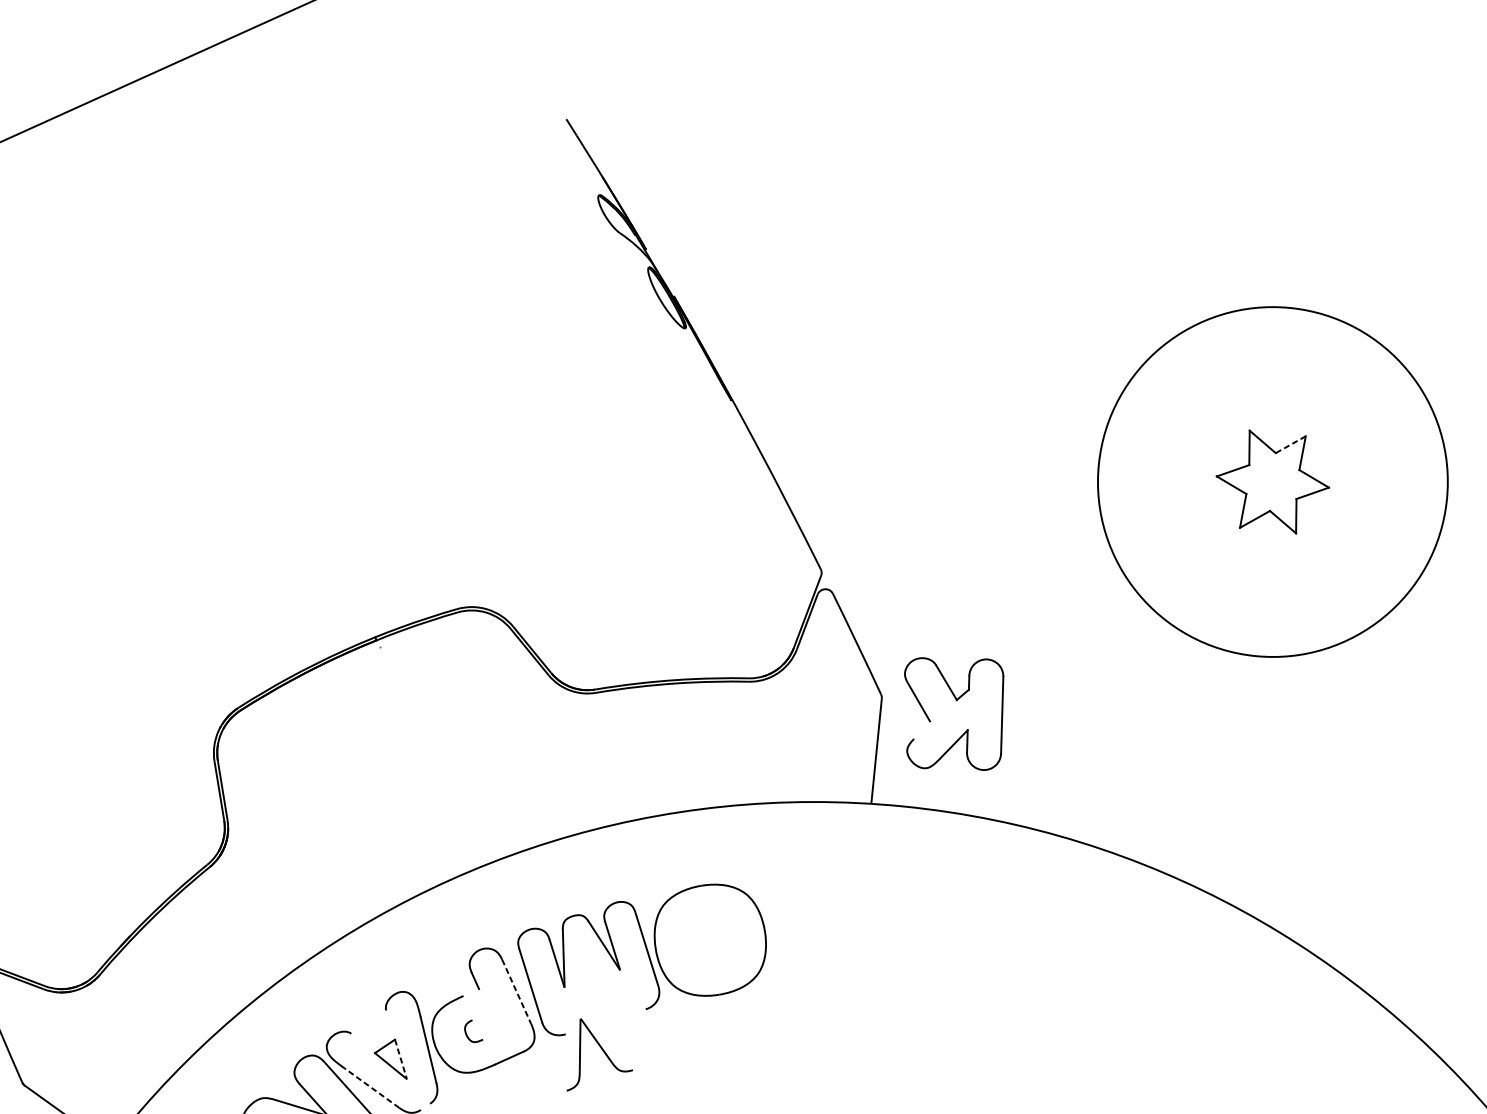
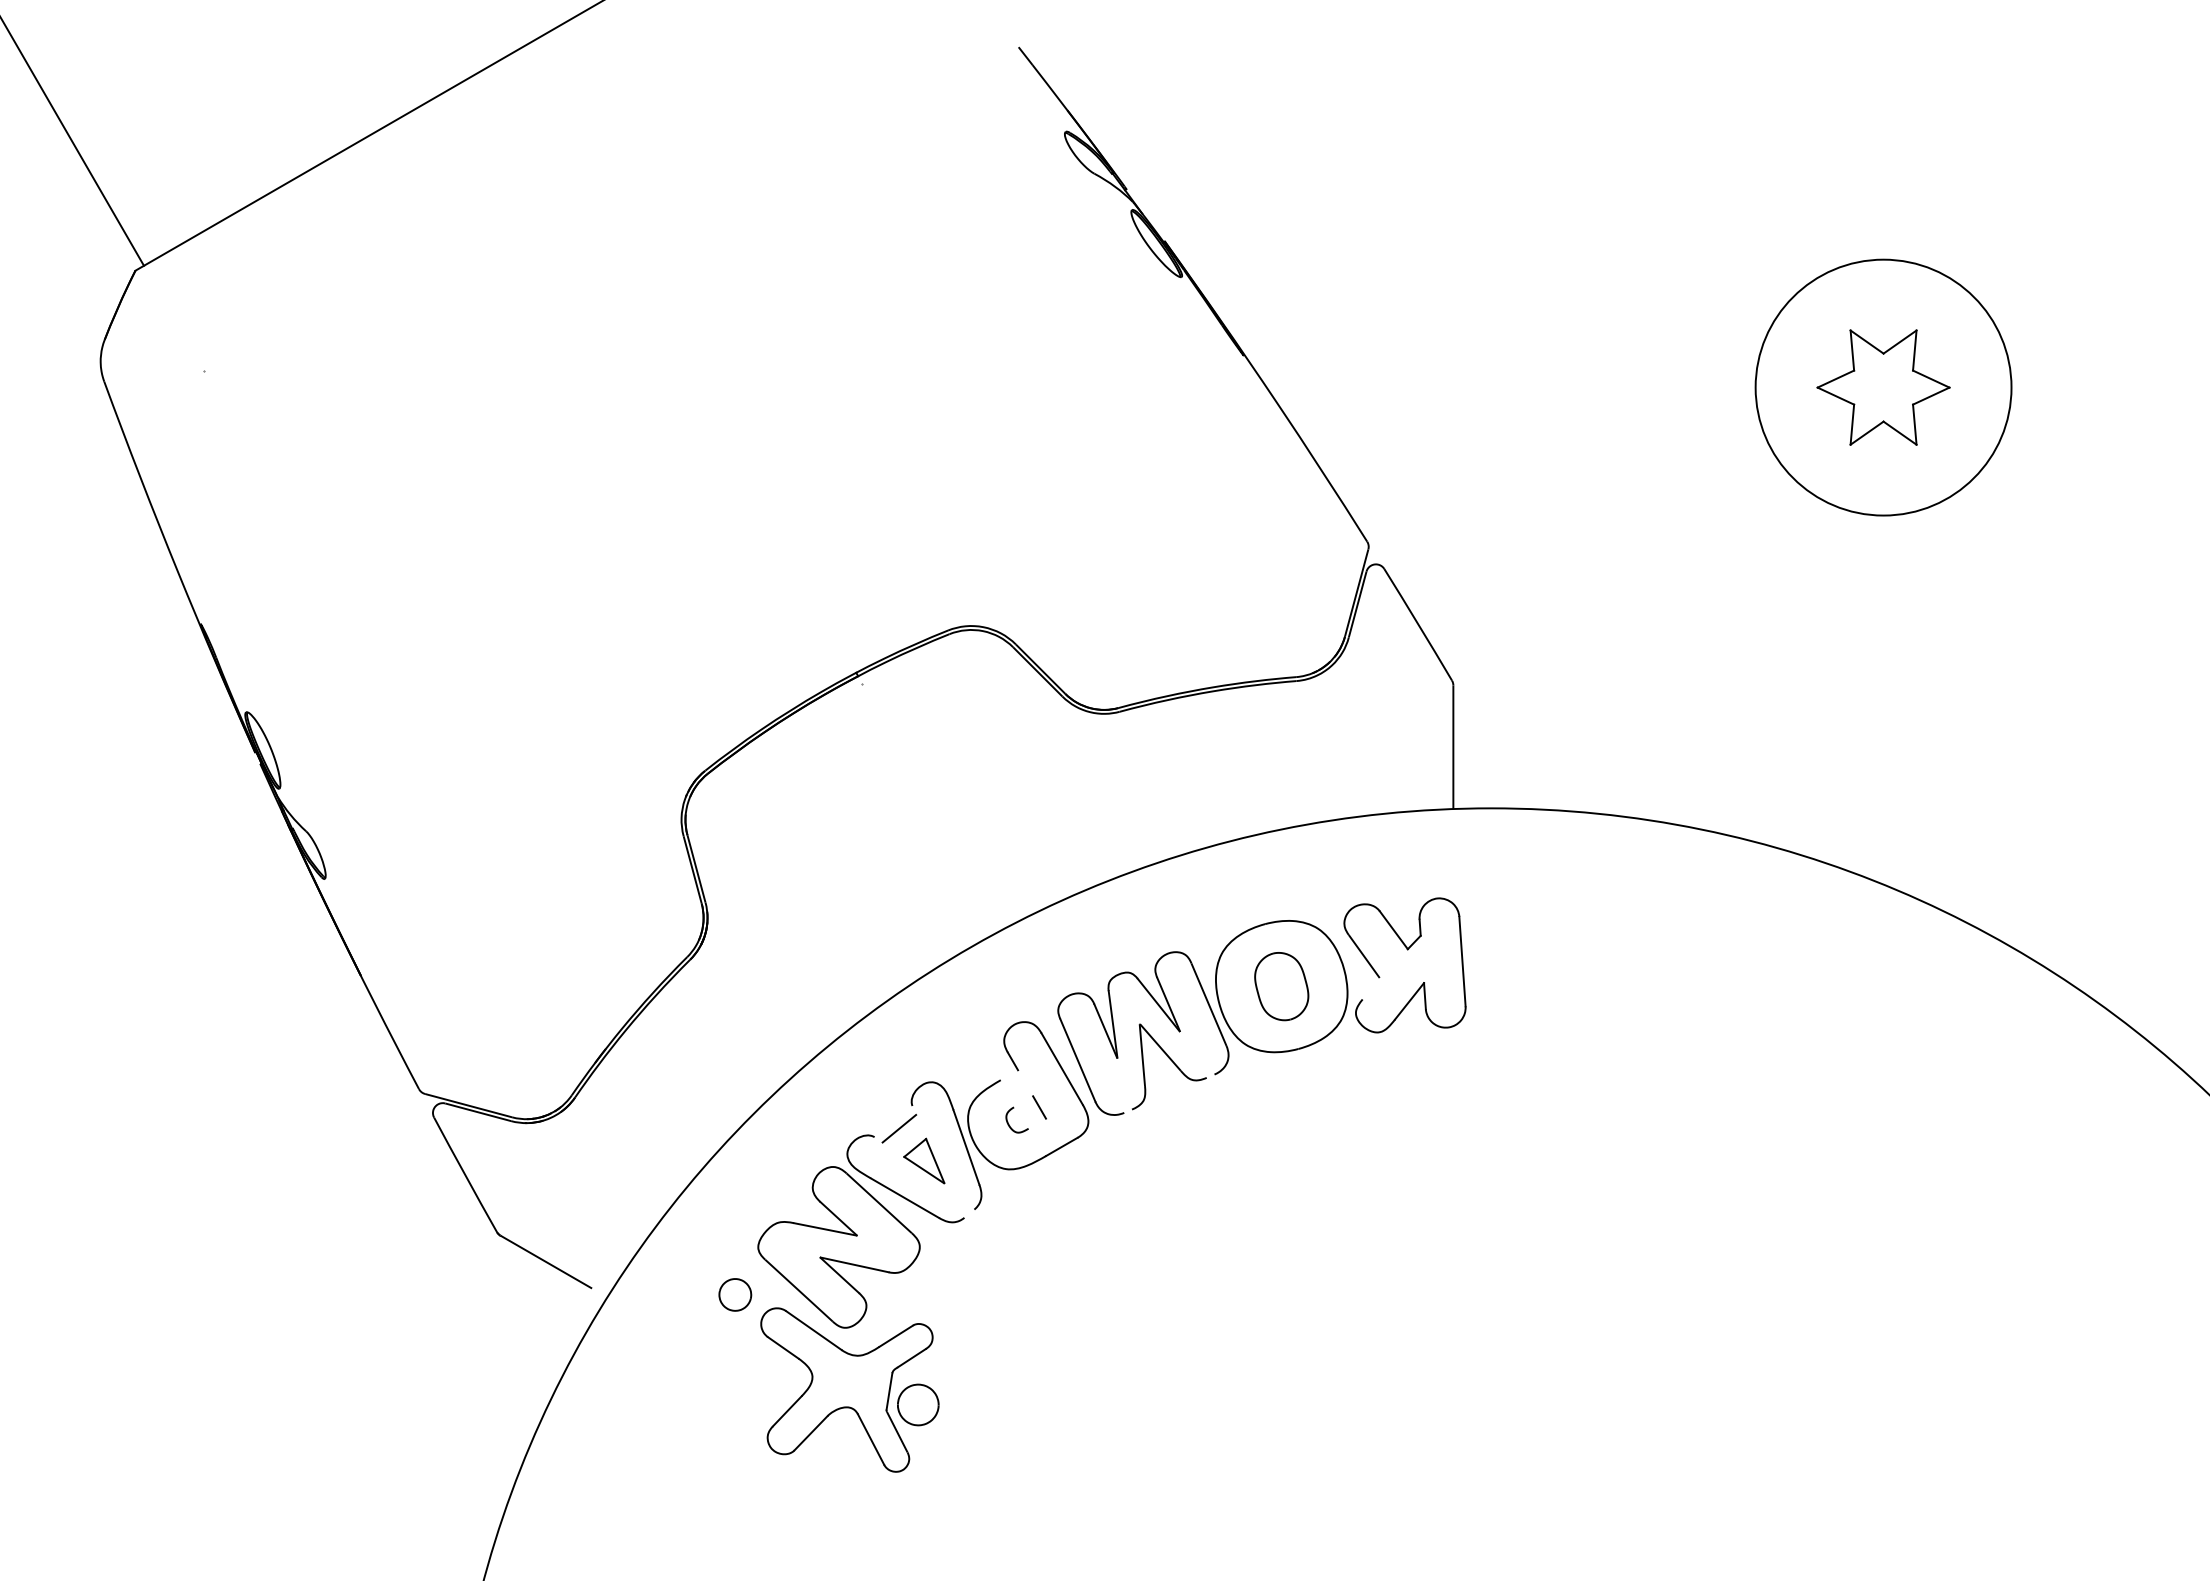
line: (1290, 445) -> (1899, 342), dashed -> solid
circle: (1272, 481) -> (1883, 387), size x0.62
part: (956, 701) -> (1407, 950), moved
part: (710, 940) -> (1281, 986), added
line: (516, 992) -> (1062, 1069), dashed -> solid
line: (494, 1022) -> (1039, 1107), added
line: (373, 1028) -> (899, 1128), added
part: (602, 1057) -> (1169, 1066), moved
line: (401, 1058) -> (935, 1160), dashed -> solid
line: (371, 1087) -> (904, 1197), dashed -> solid

